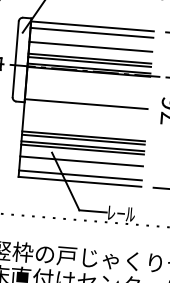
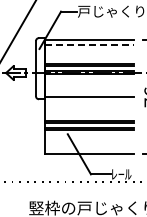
line: (91, 33) -> (89, 45), solid -> dashed
line: (90, 47) -> (89, 55), removed
line: (81, 160) -> (89, 138), removed
line: (80, 176) -> (89, 149), removed

